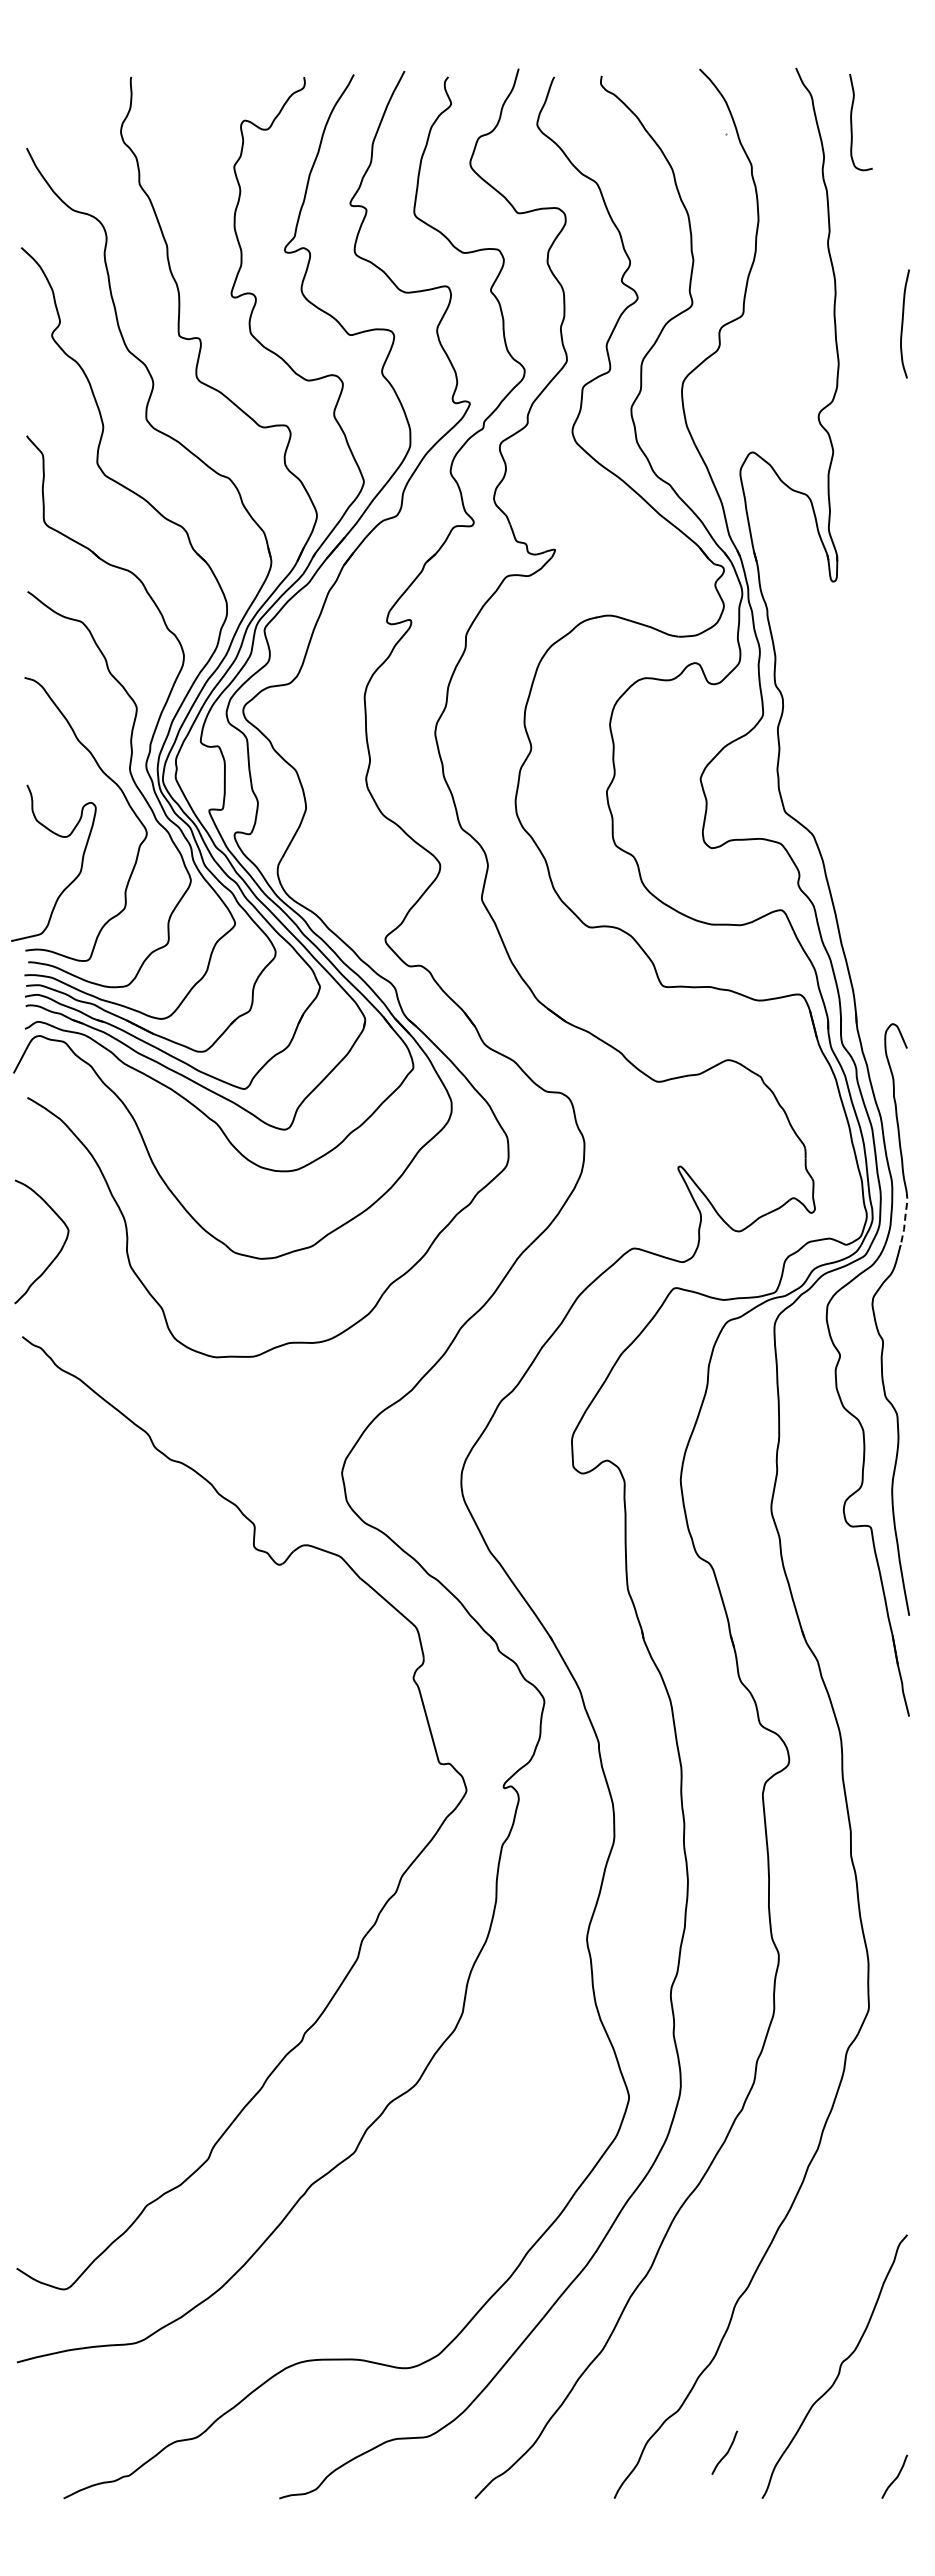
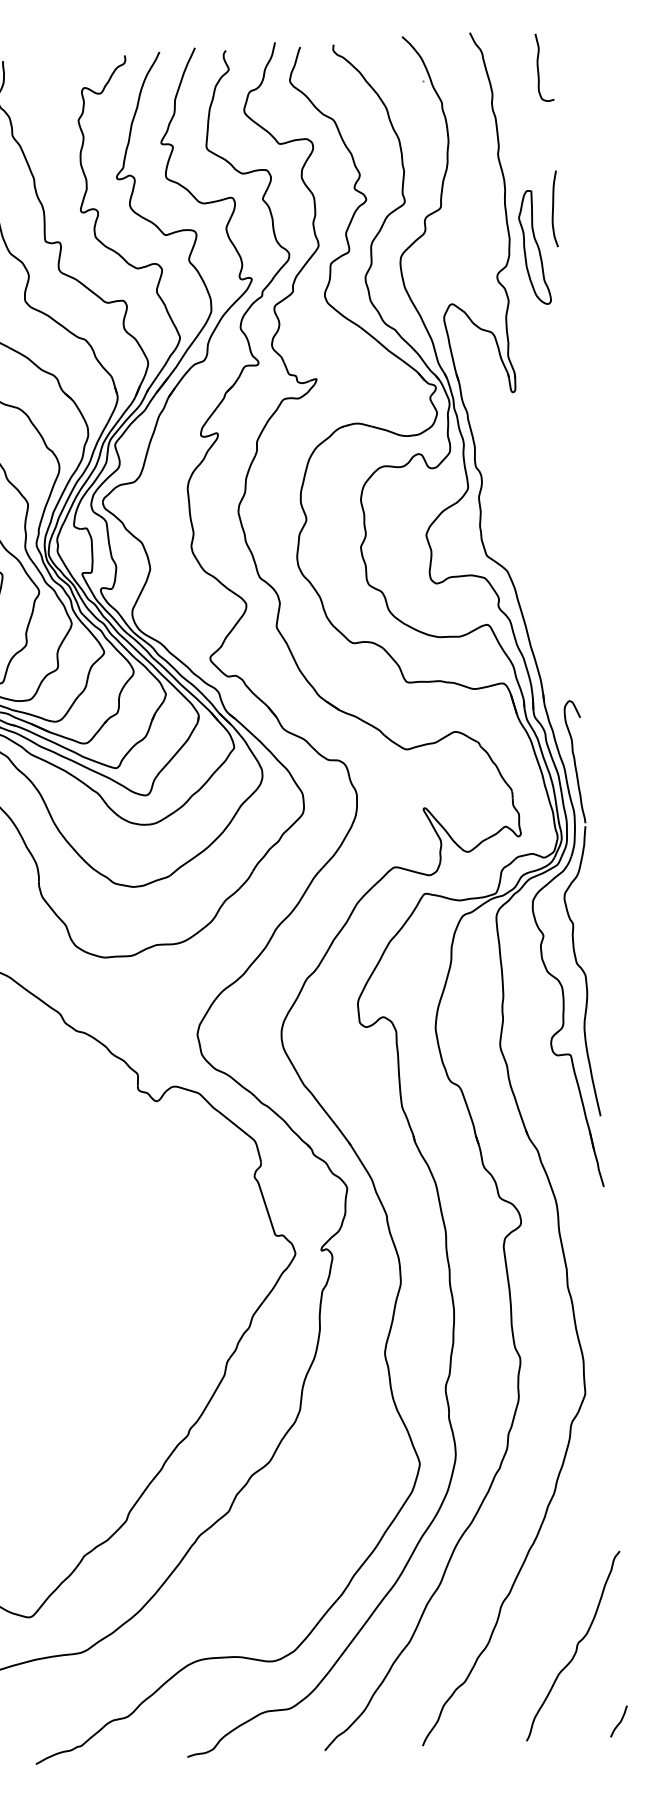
curve: (852, 122) -> (538, 67), moved
part: (873, 377) -> (534, 247), added
line: (904, 1223) -> (584, 840), dashed -> solid
curve: (725, 2453) -> (499, 1710), removed

